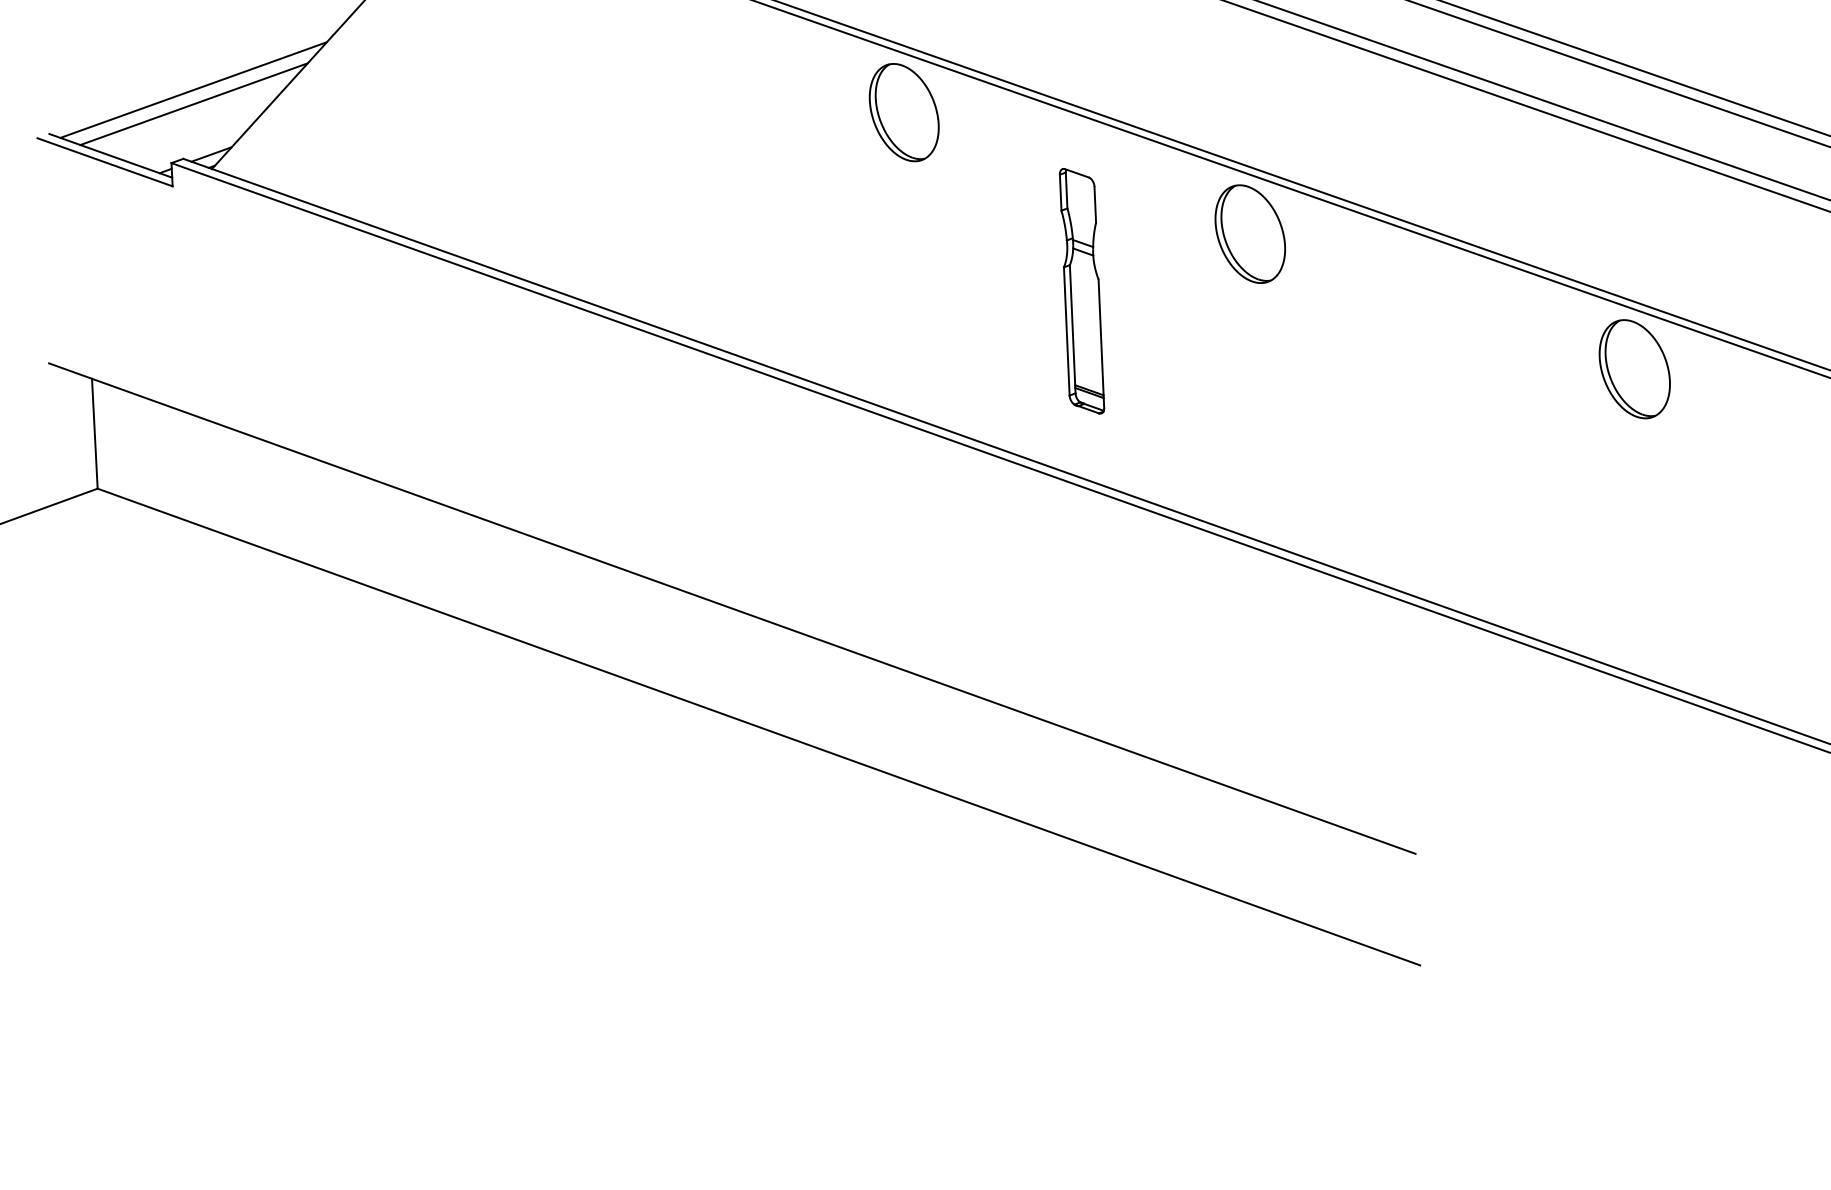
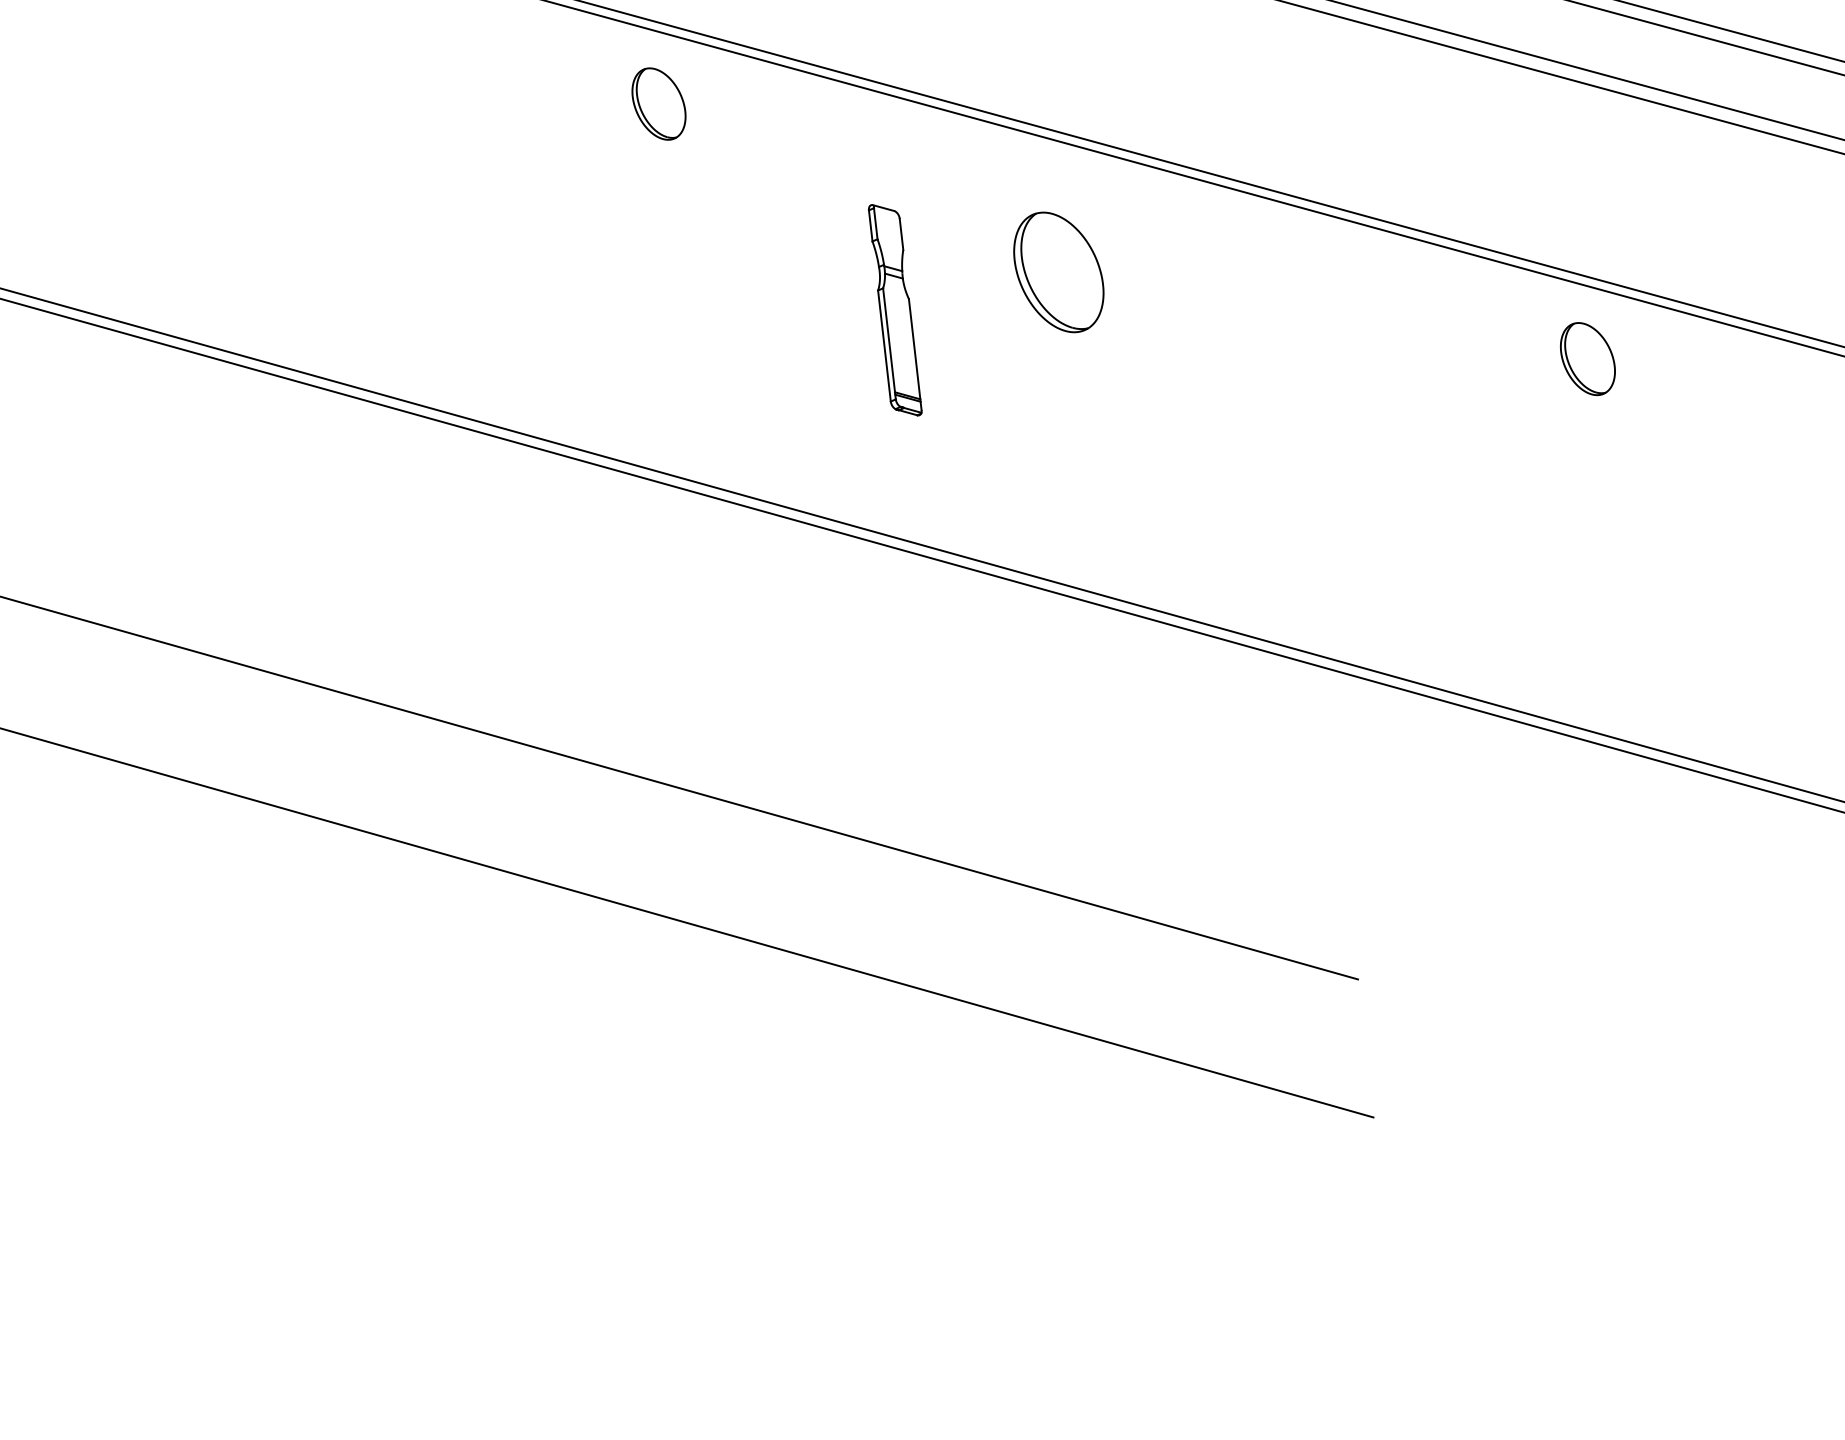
part: (903, 112) -> (658, 103), size x0.6
part: (1249, 233) -> (1057, 271), moved
part: (1081, 291) -> (894, 310), size x0.7
part: (1634, 369) -> (1587, 359), size x0.6

